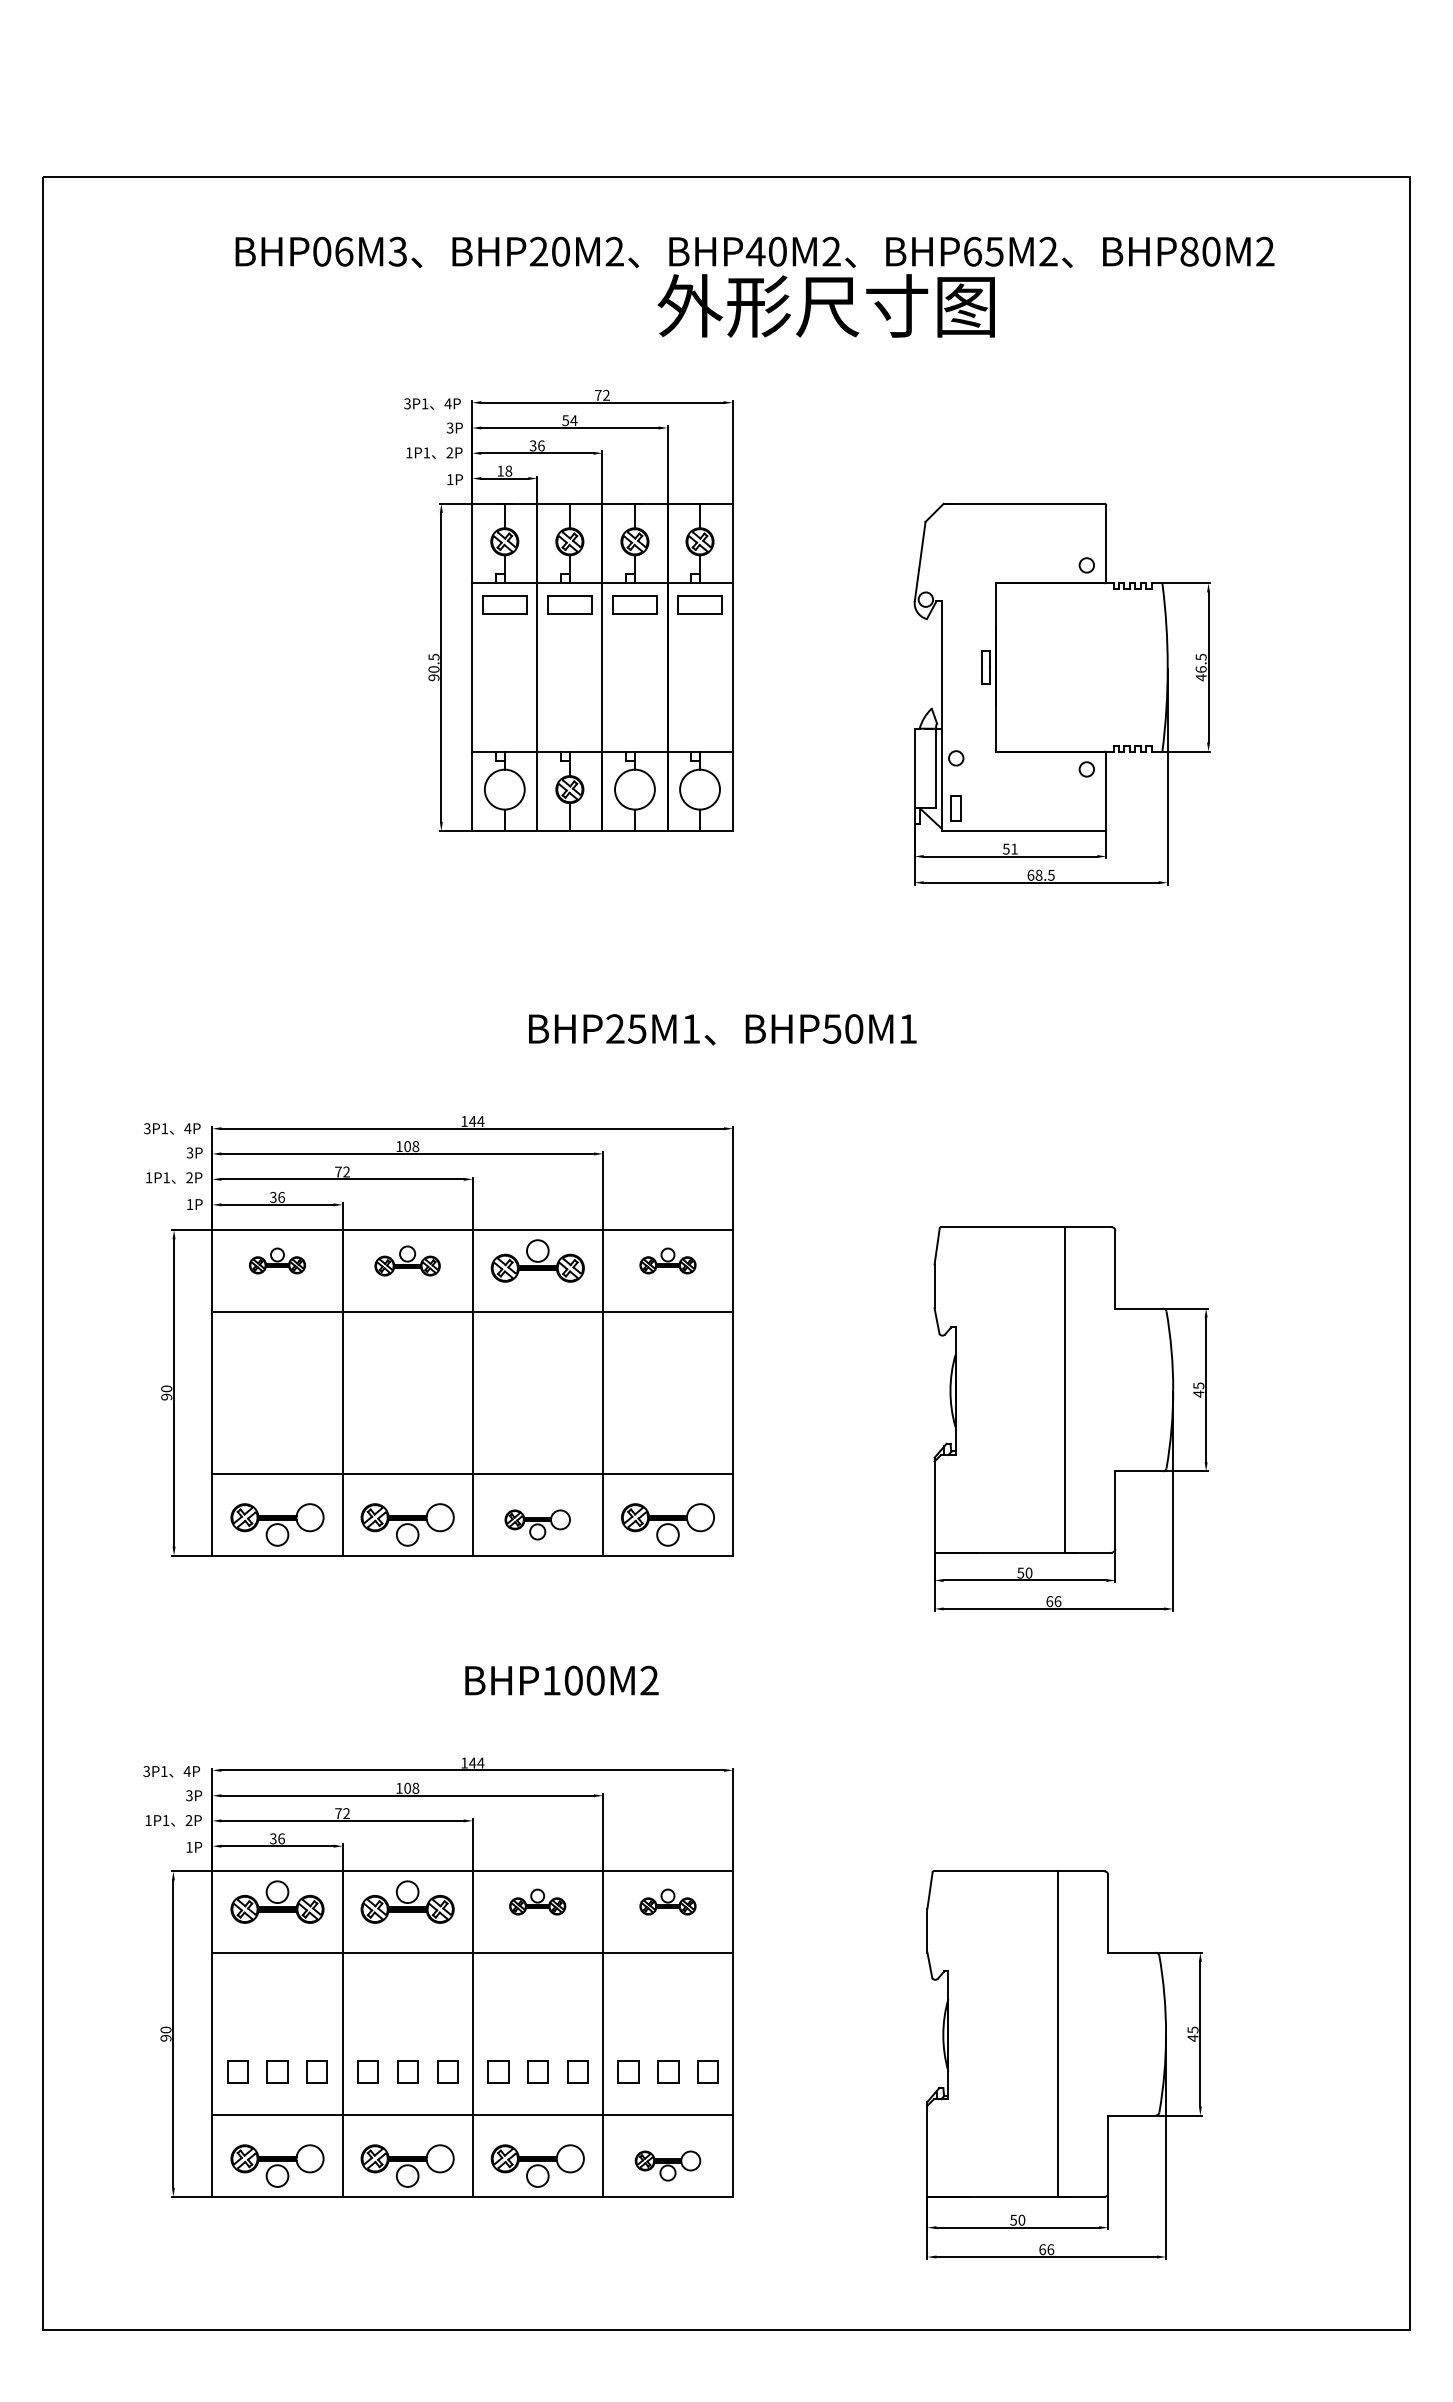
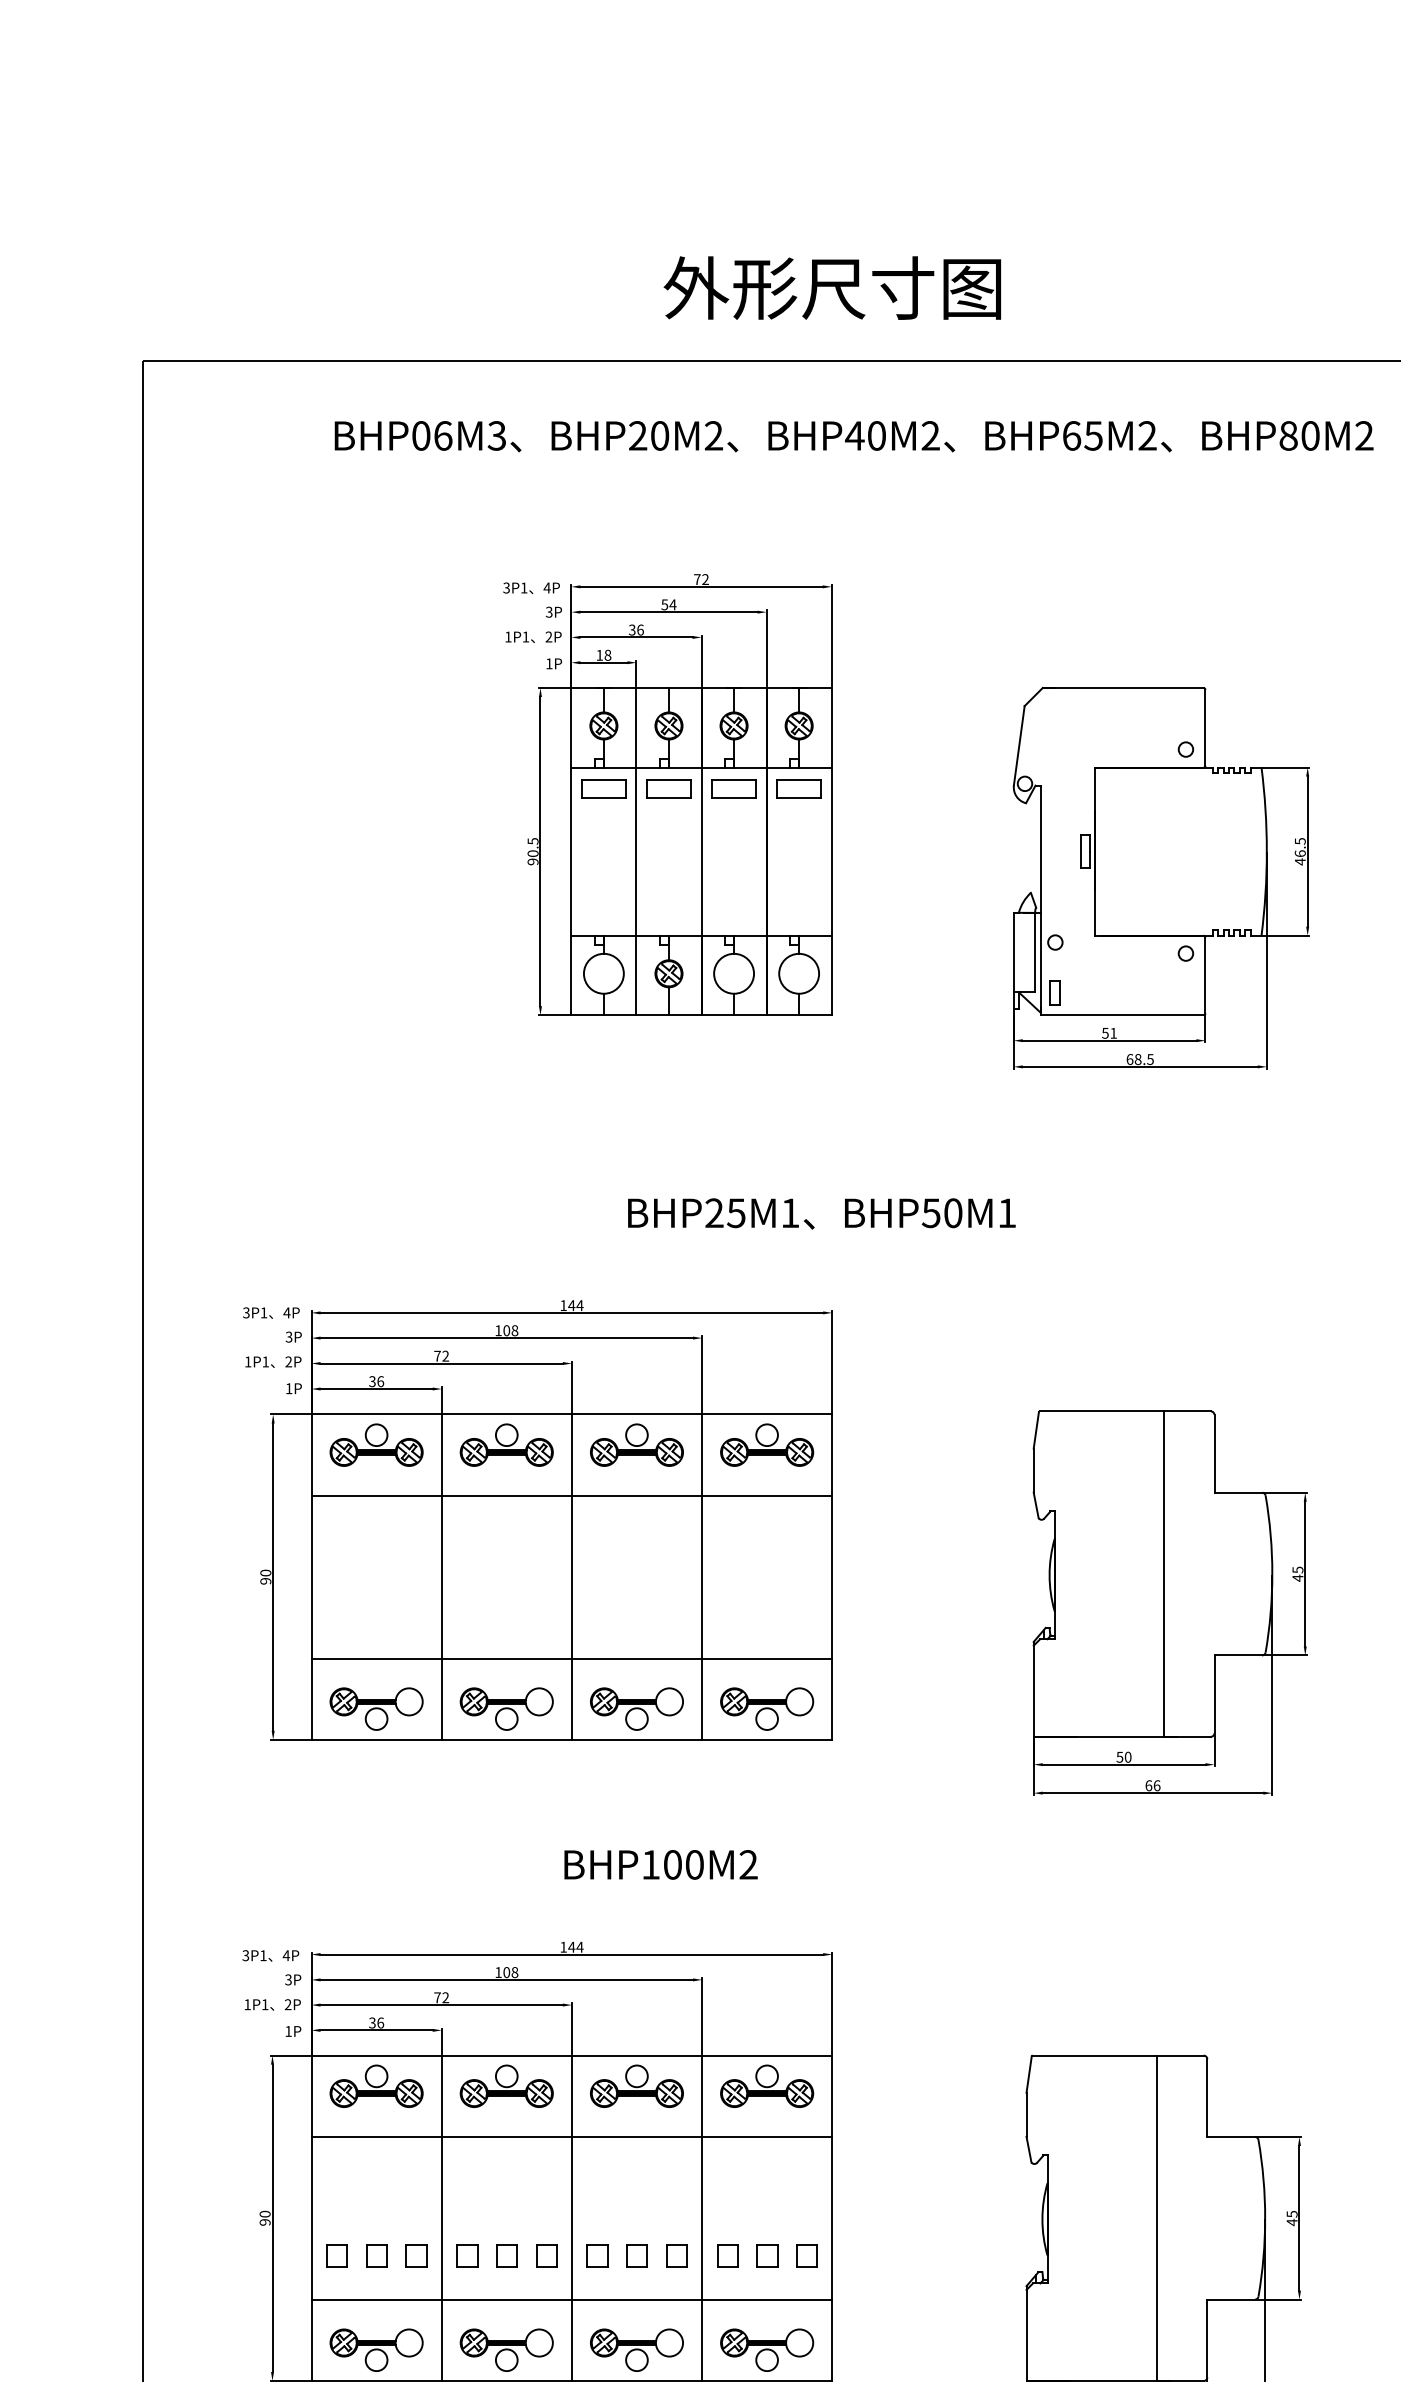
text: (825, 305) -> (831, 287), moved
part: (277, 1260) -> (376, 1444), size x1.67
part: (407, 1260) -> (506, 1444), size x1.43
part: (667, 1260) -> (766, 1444), size x1.67
part: (537, 1524) -> (636, 1708), size x1.43
part: (537, 1901) -> (636, 2085), size x1.67
part: (667, 1901) -> (766, 2085), size x1.67
part: (667, 2165) -> (766, 2349), size x1.43

